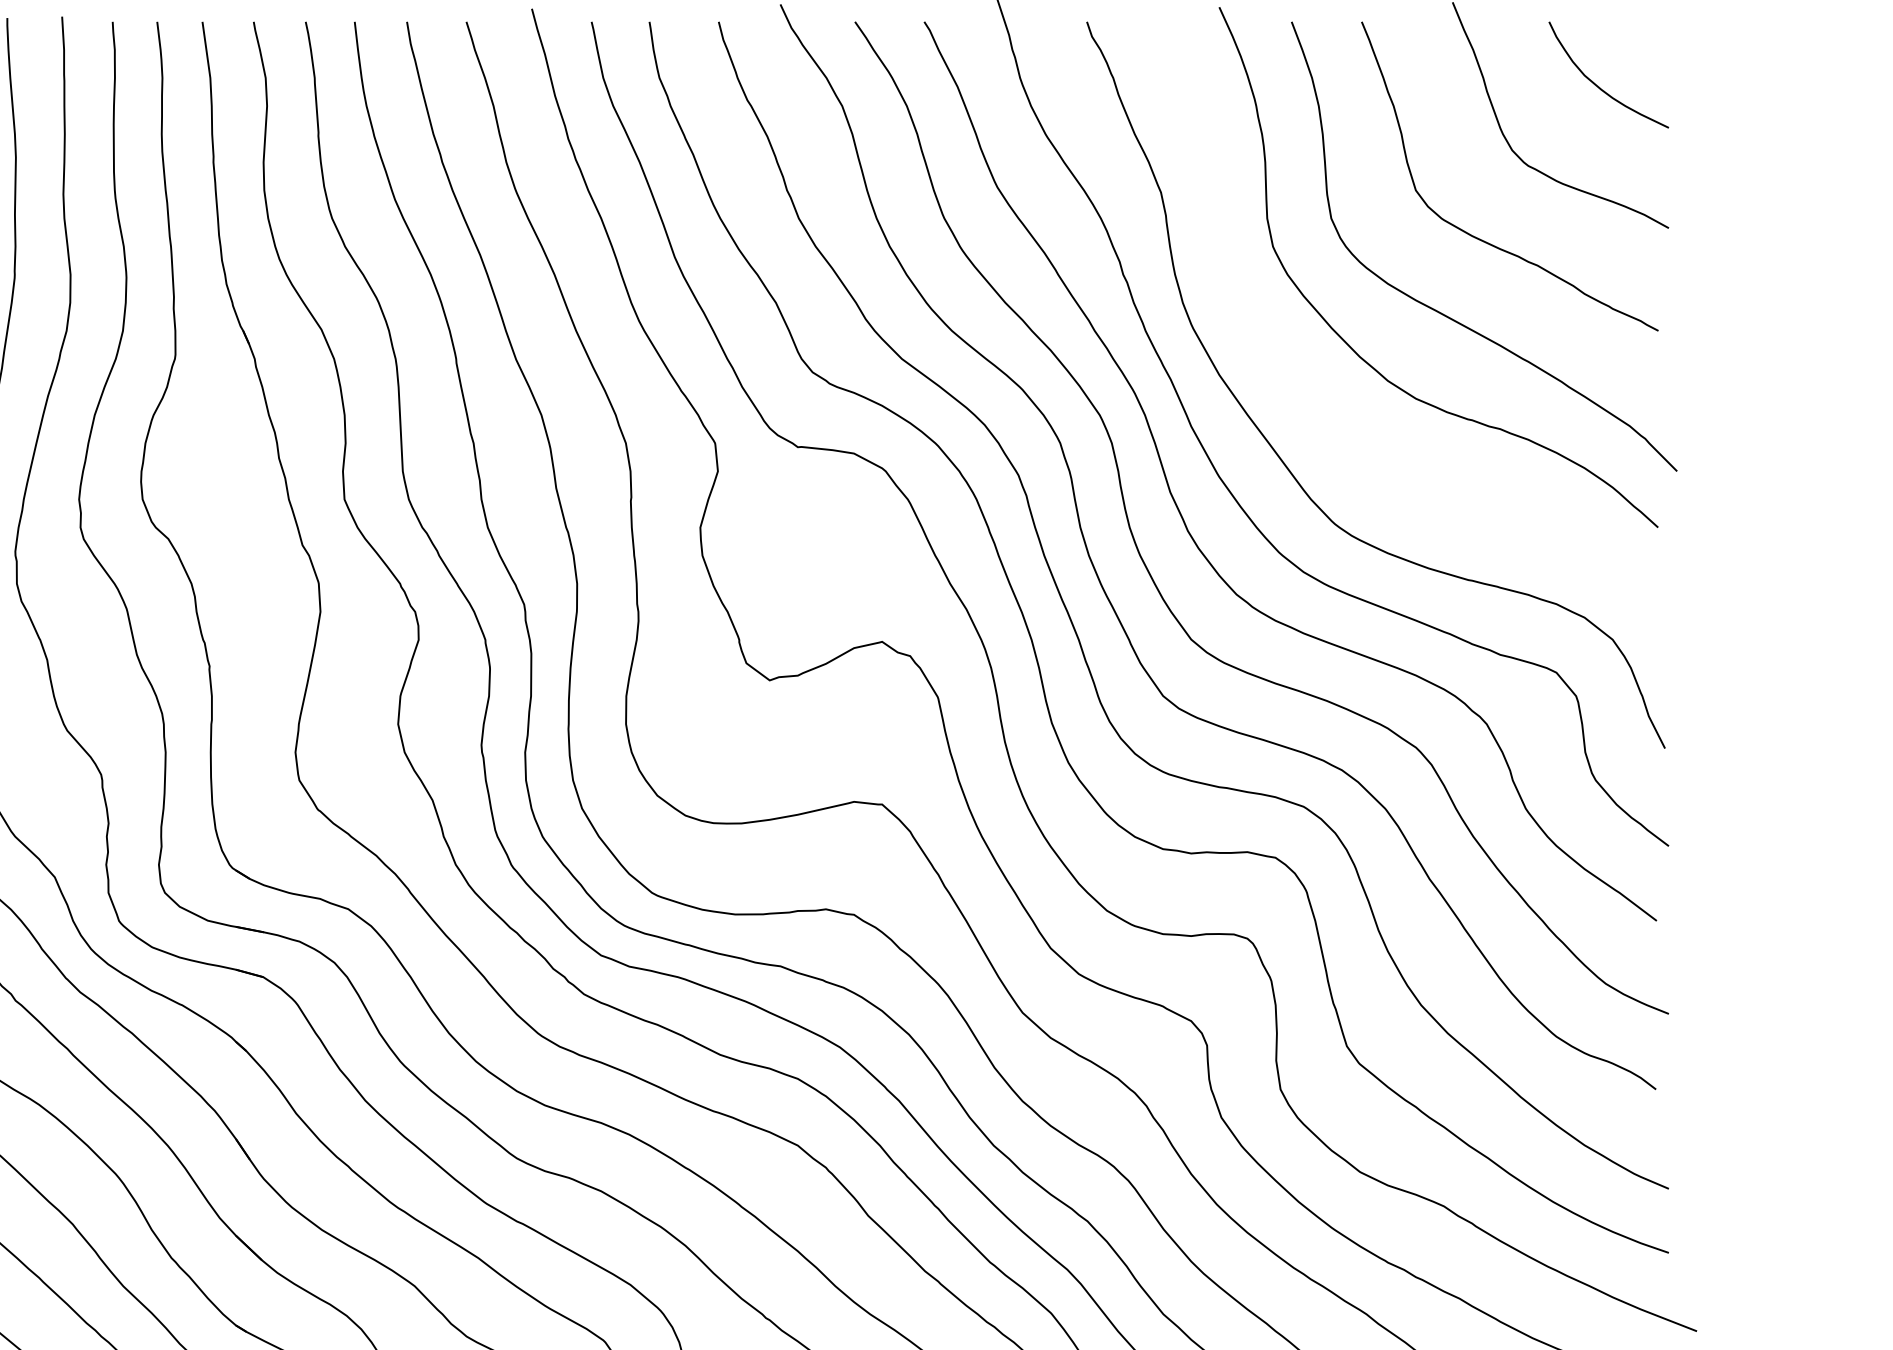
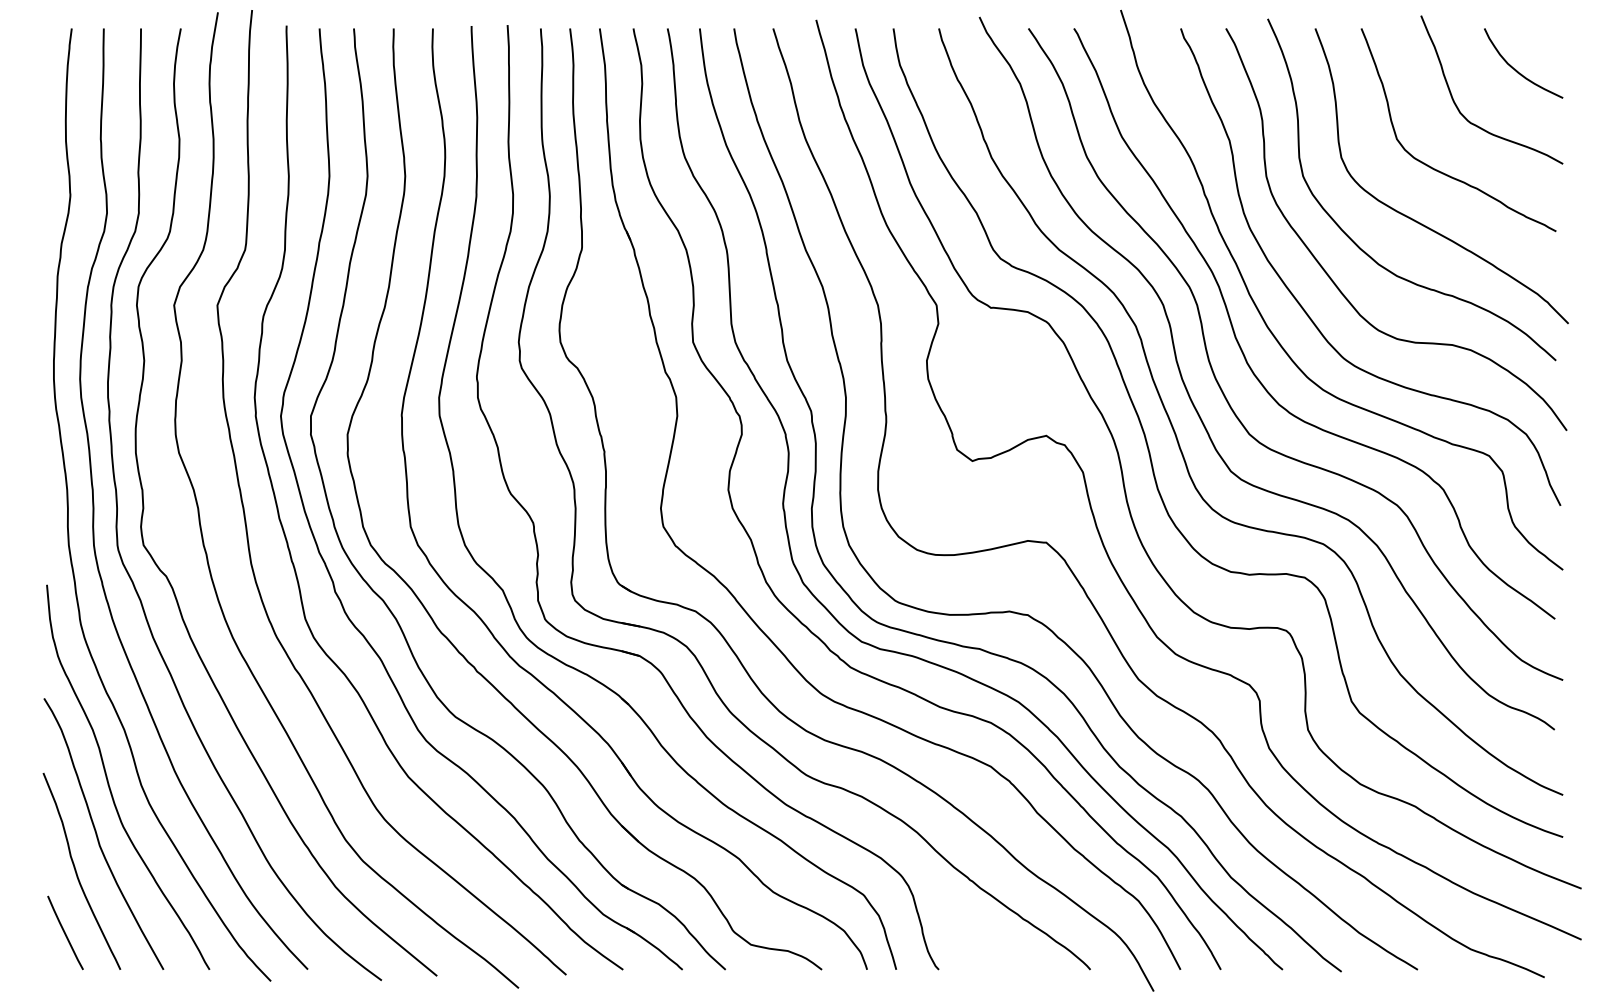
curve: (1314, 399) -> (1330, 276), added

